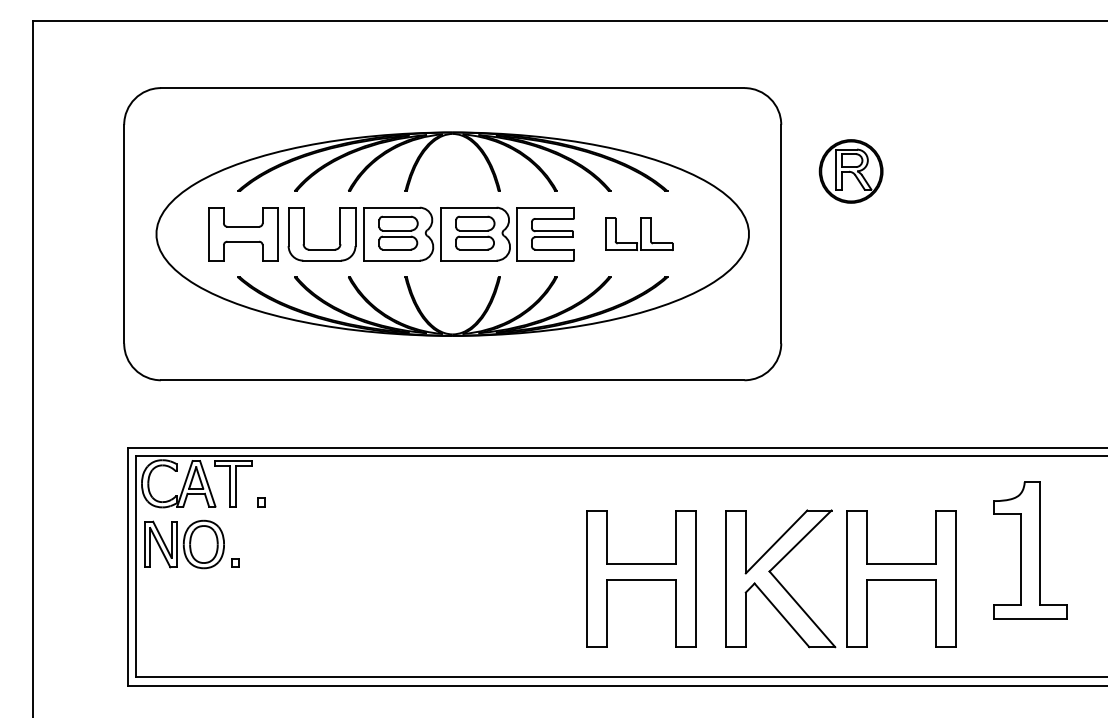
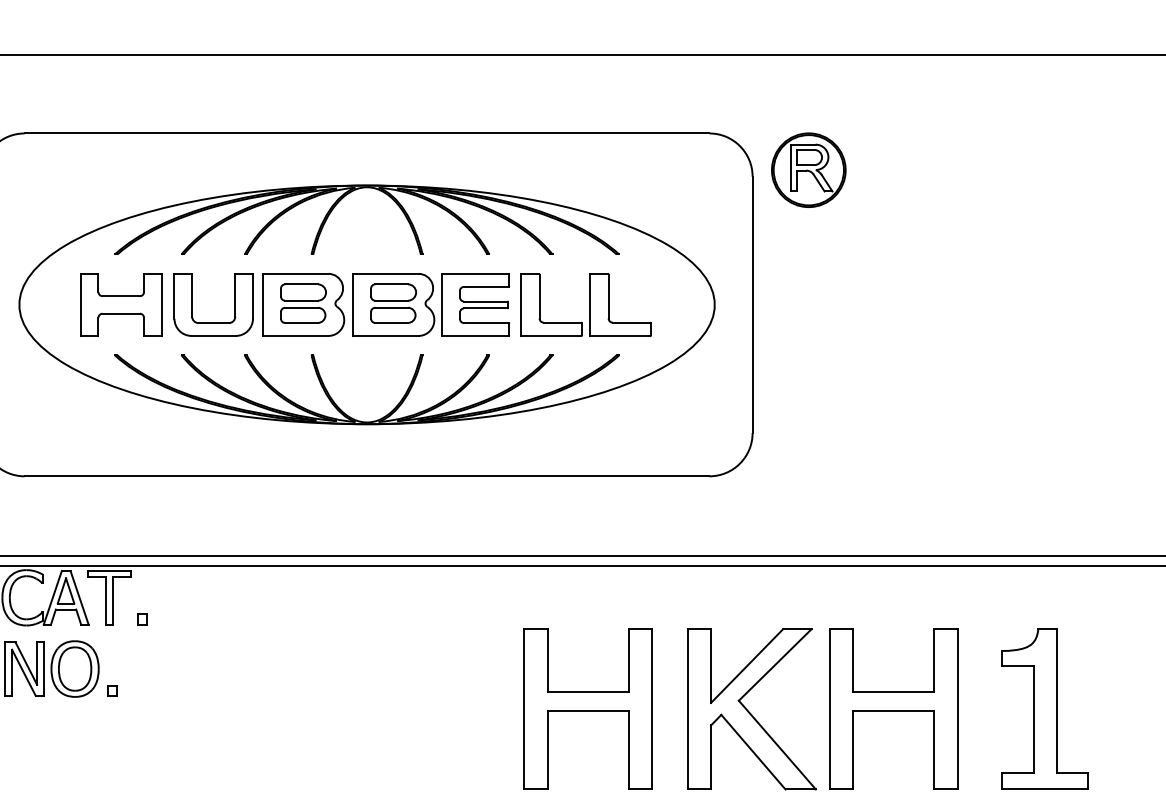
part: (850, 171) -> (808, 170), moved
part: (639, 234) -> (586, 305), size x1.67
part: (1030, 550) -> (1045, 708), moved

